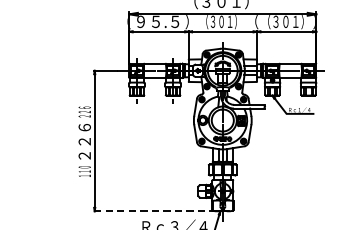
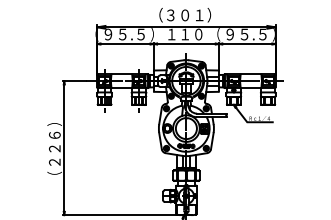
text: (221, 21) -> (185, 34), （３０１） -> １１０
text: (285, 21) -> (246, 34), （３０１） -> ９５.５
text: (84, 112) -> (54, 120), ２２６ -> ）
text: (84, 170) -> (54, 176), １１０ -> （
line: (155, 211) -> (122, 215), dashed -> solid

